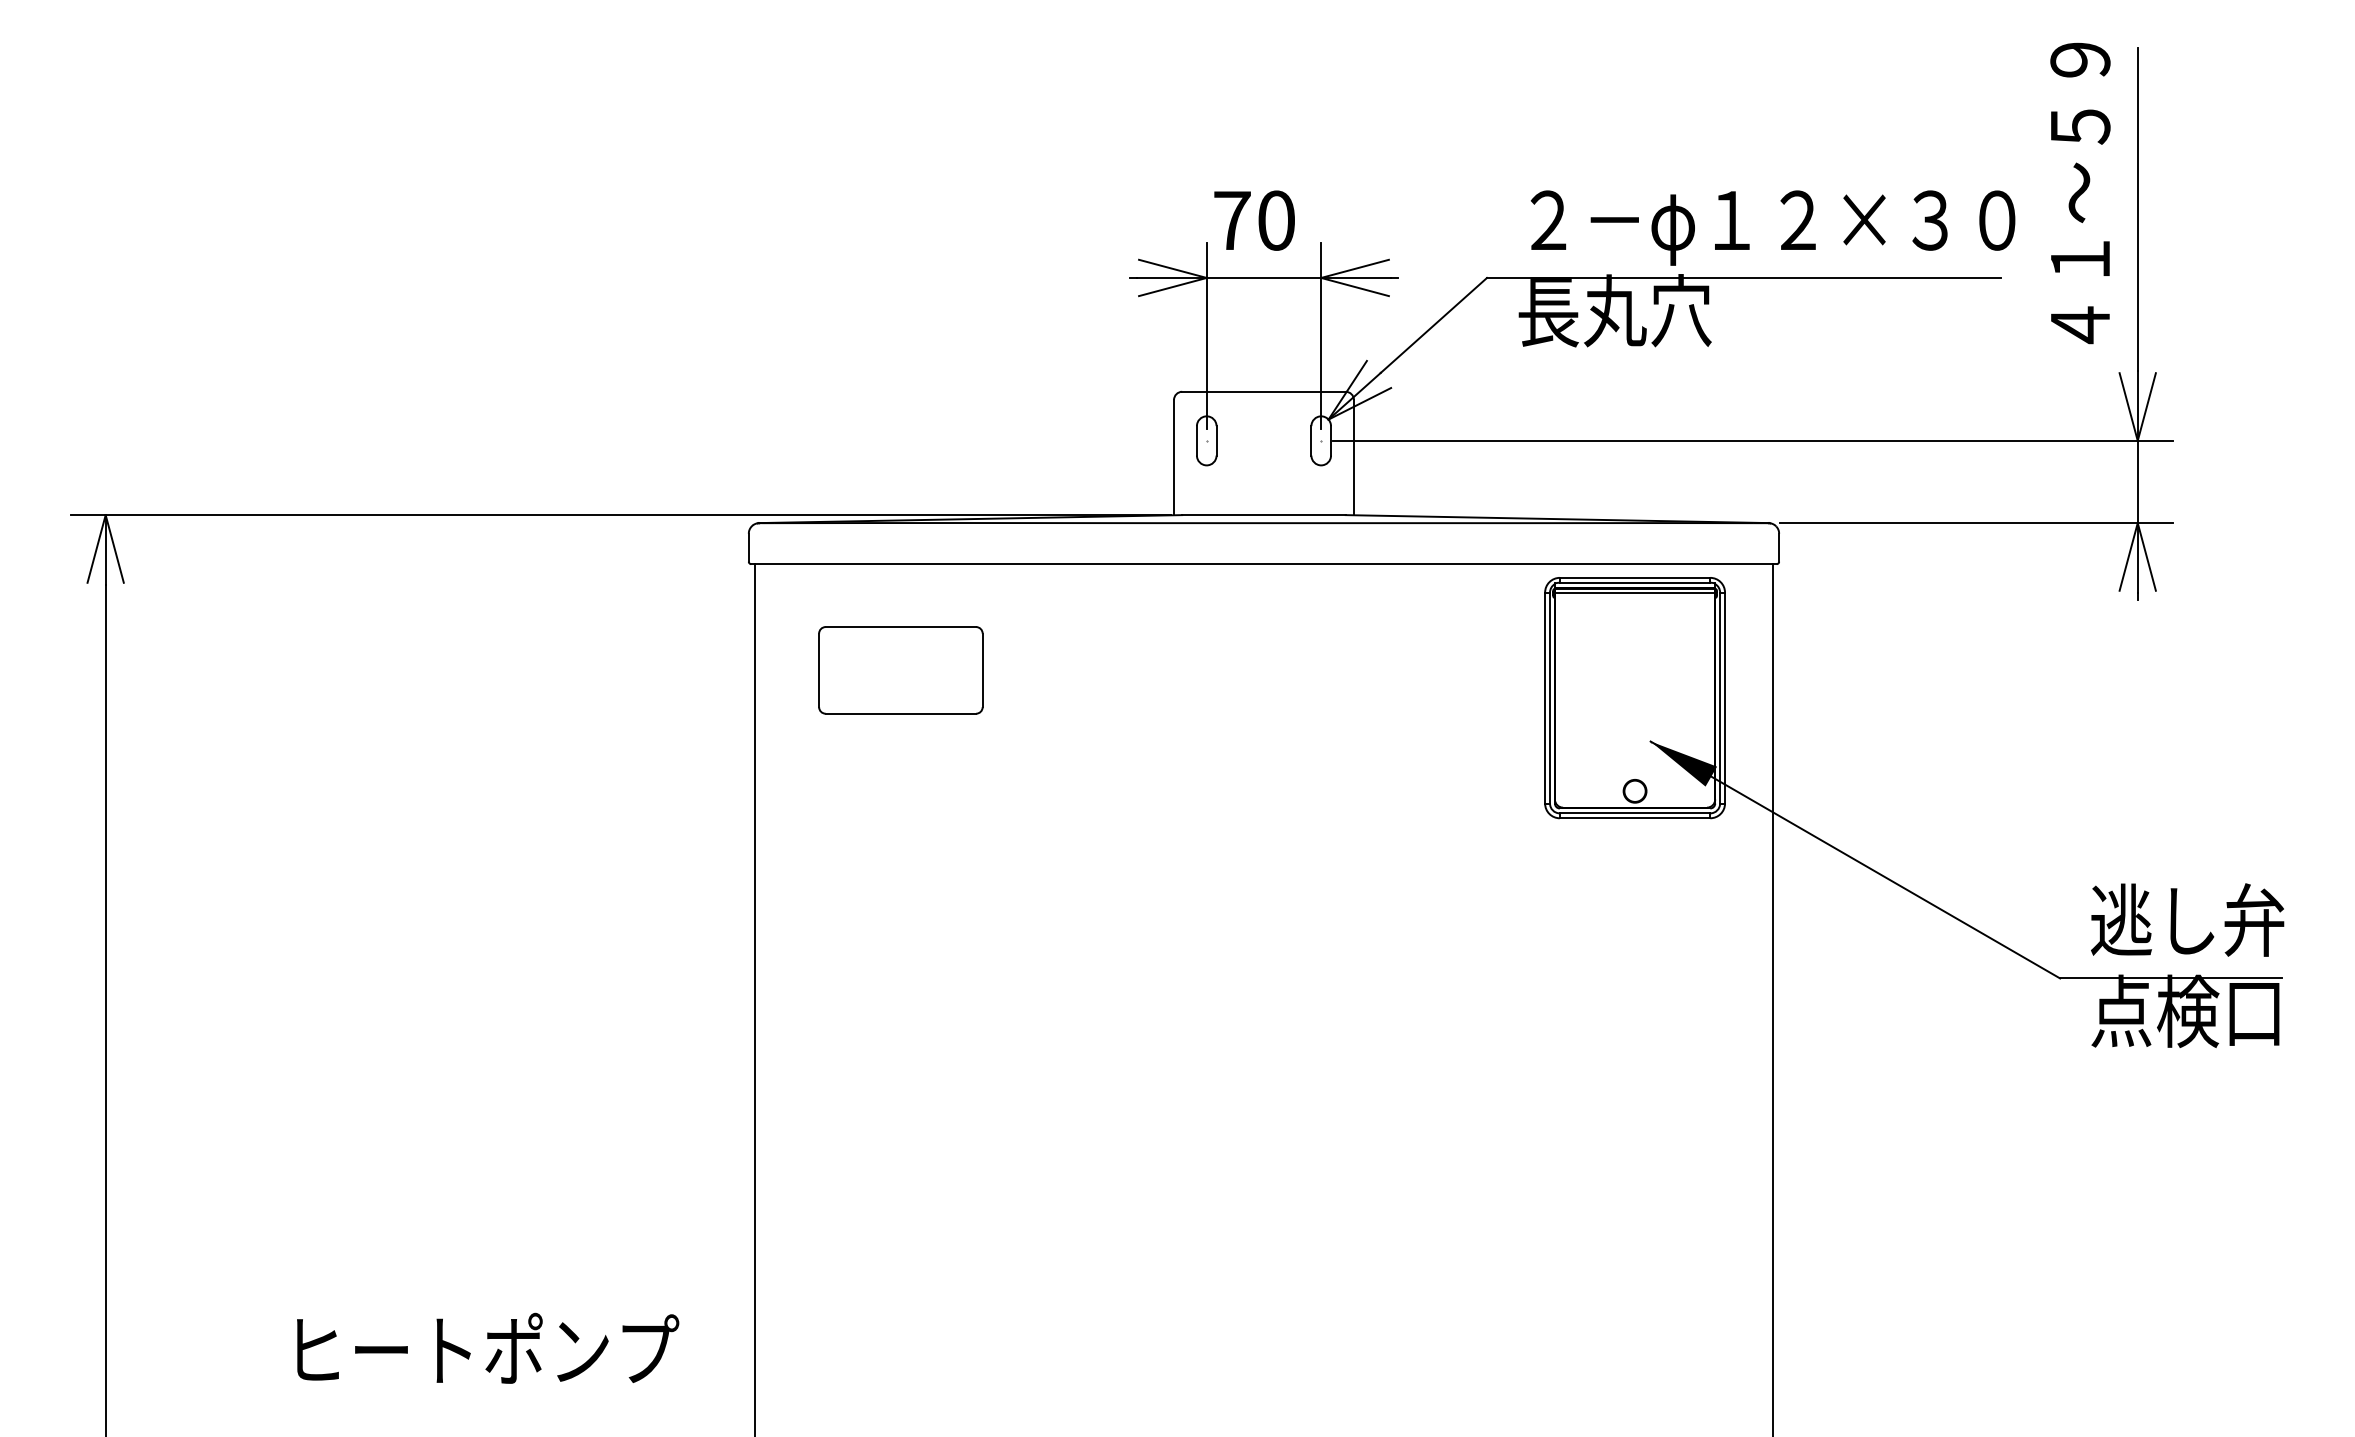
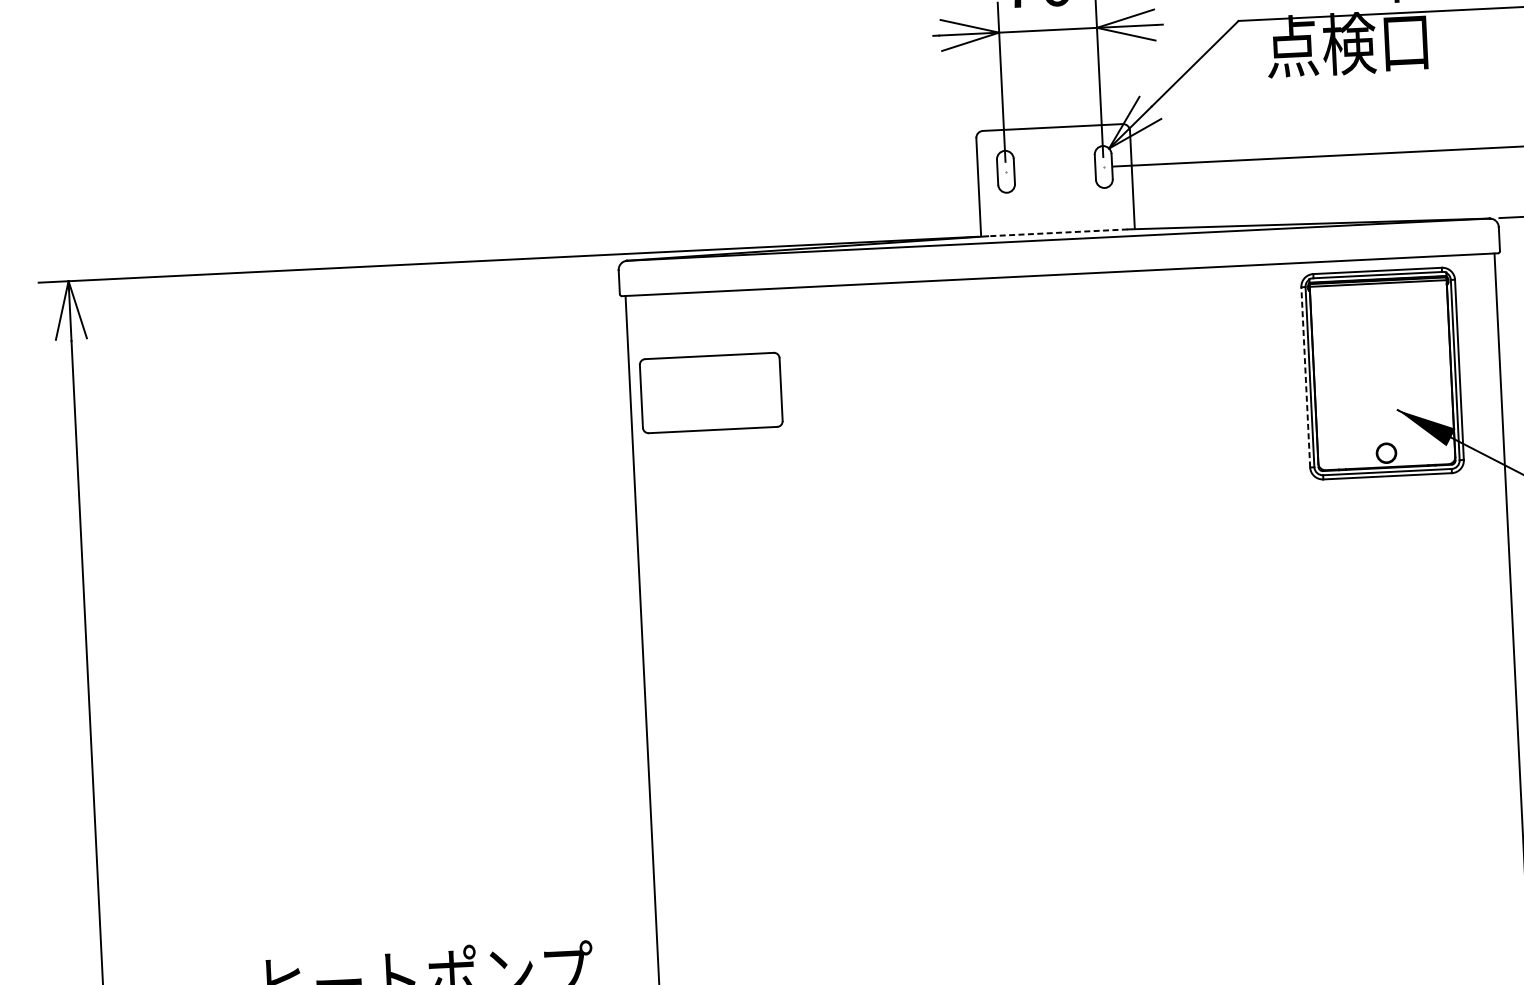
text: (1614, 310) -> (1348, 43), 長丸穴 -> 点検口
line: (1263, 515) -> (1057, 233), solid -> dashed
part: (900, 670) -> (710, 393), moved
line: (1545, 697) -> (1306, 376), solid -> dashed

